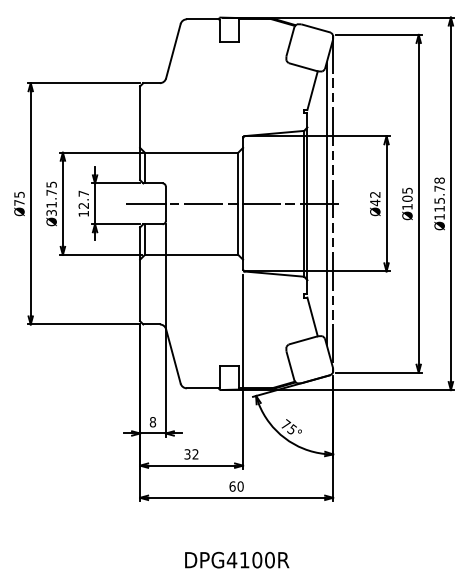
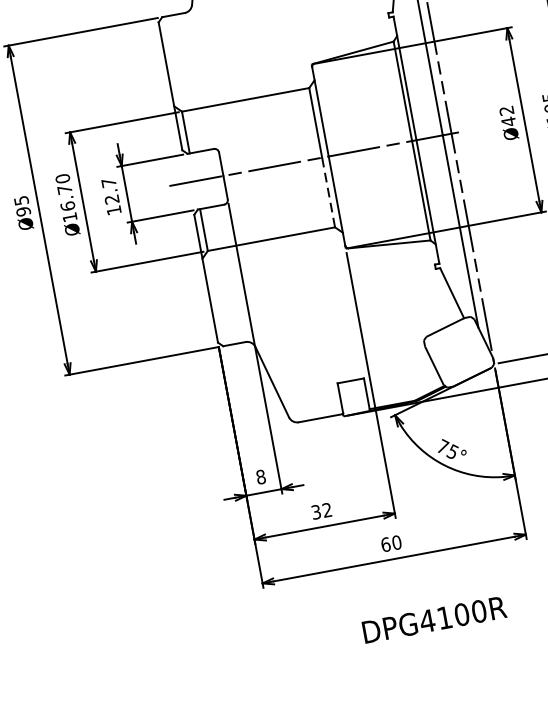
text: (51, 198) -> (66, 197), Ø31.75 -> Ø16.70
text: (19, 202) -> (23, 211), Ø75 -> Ø95
line: (238, 229) -> (328, 192), solid -> dashed
text: (237, 559) -> (434, 618), moved

